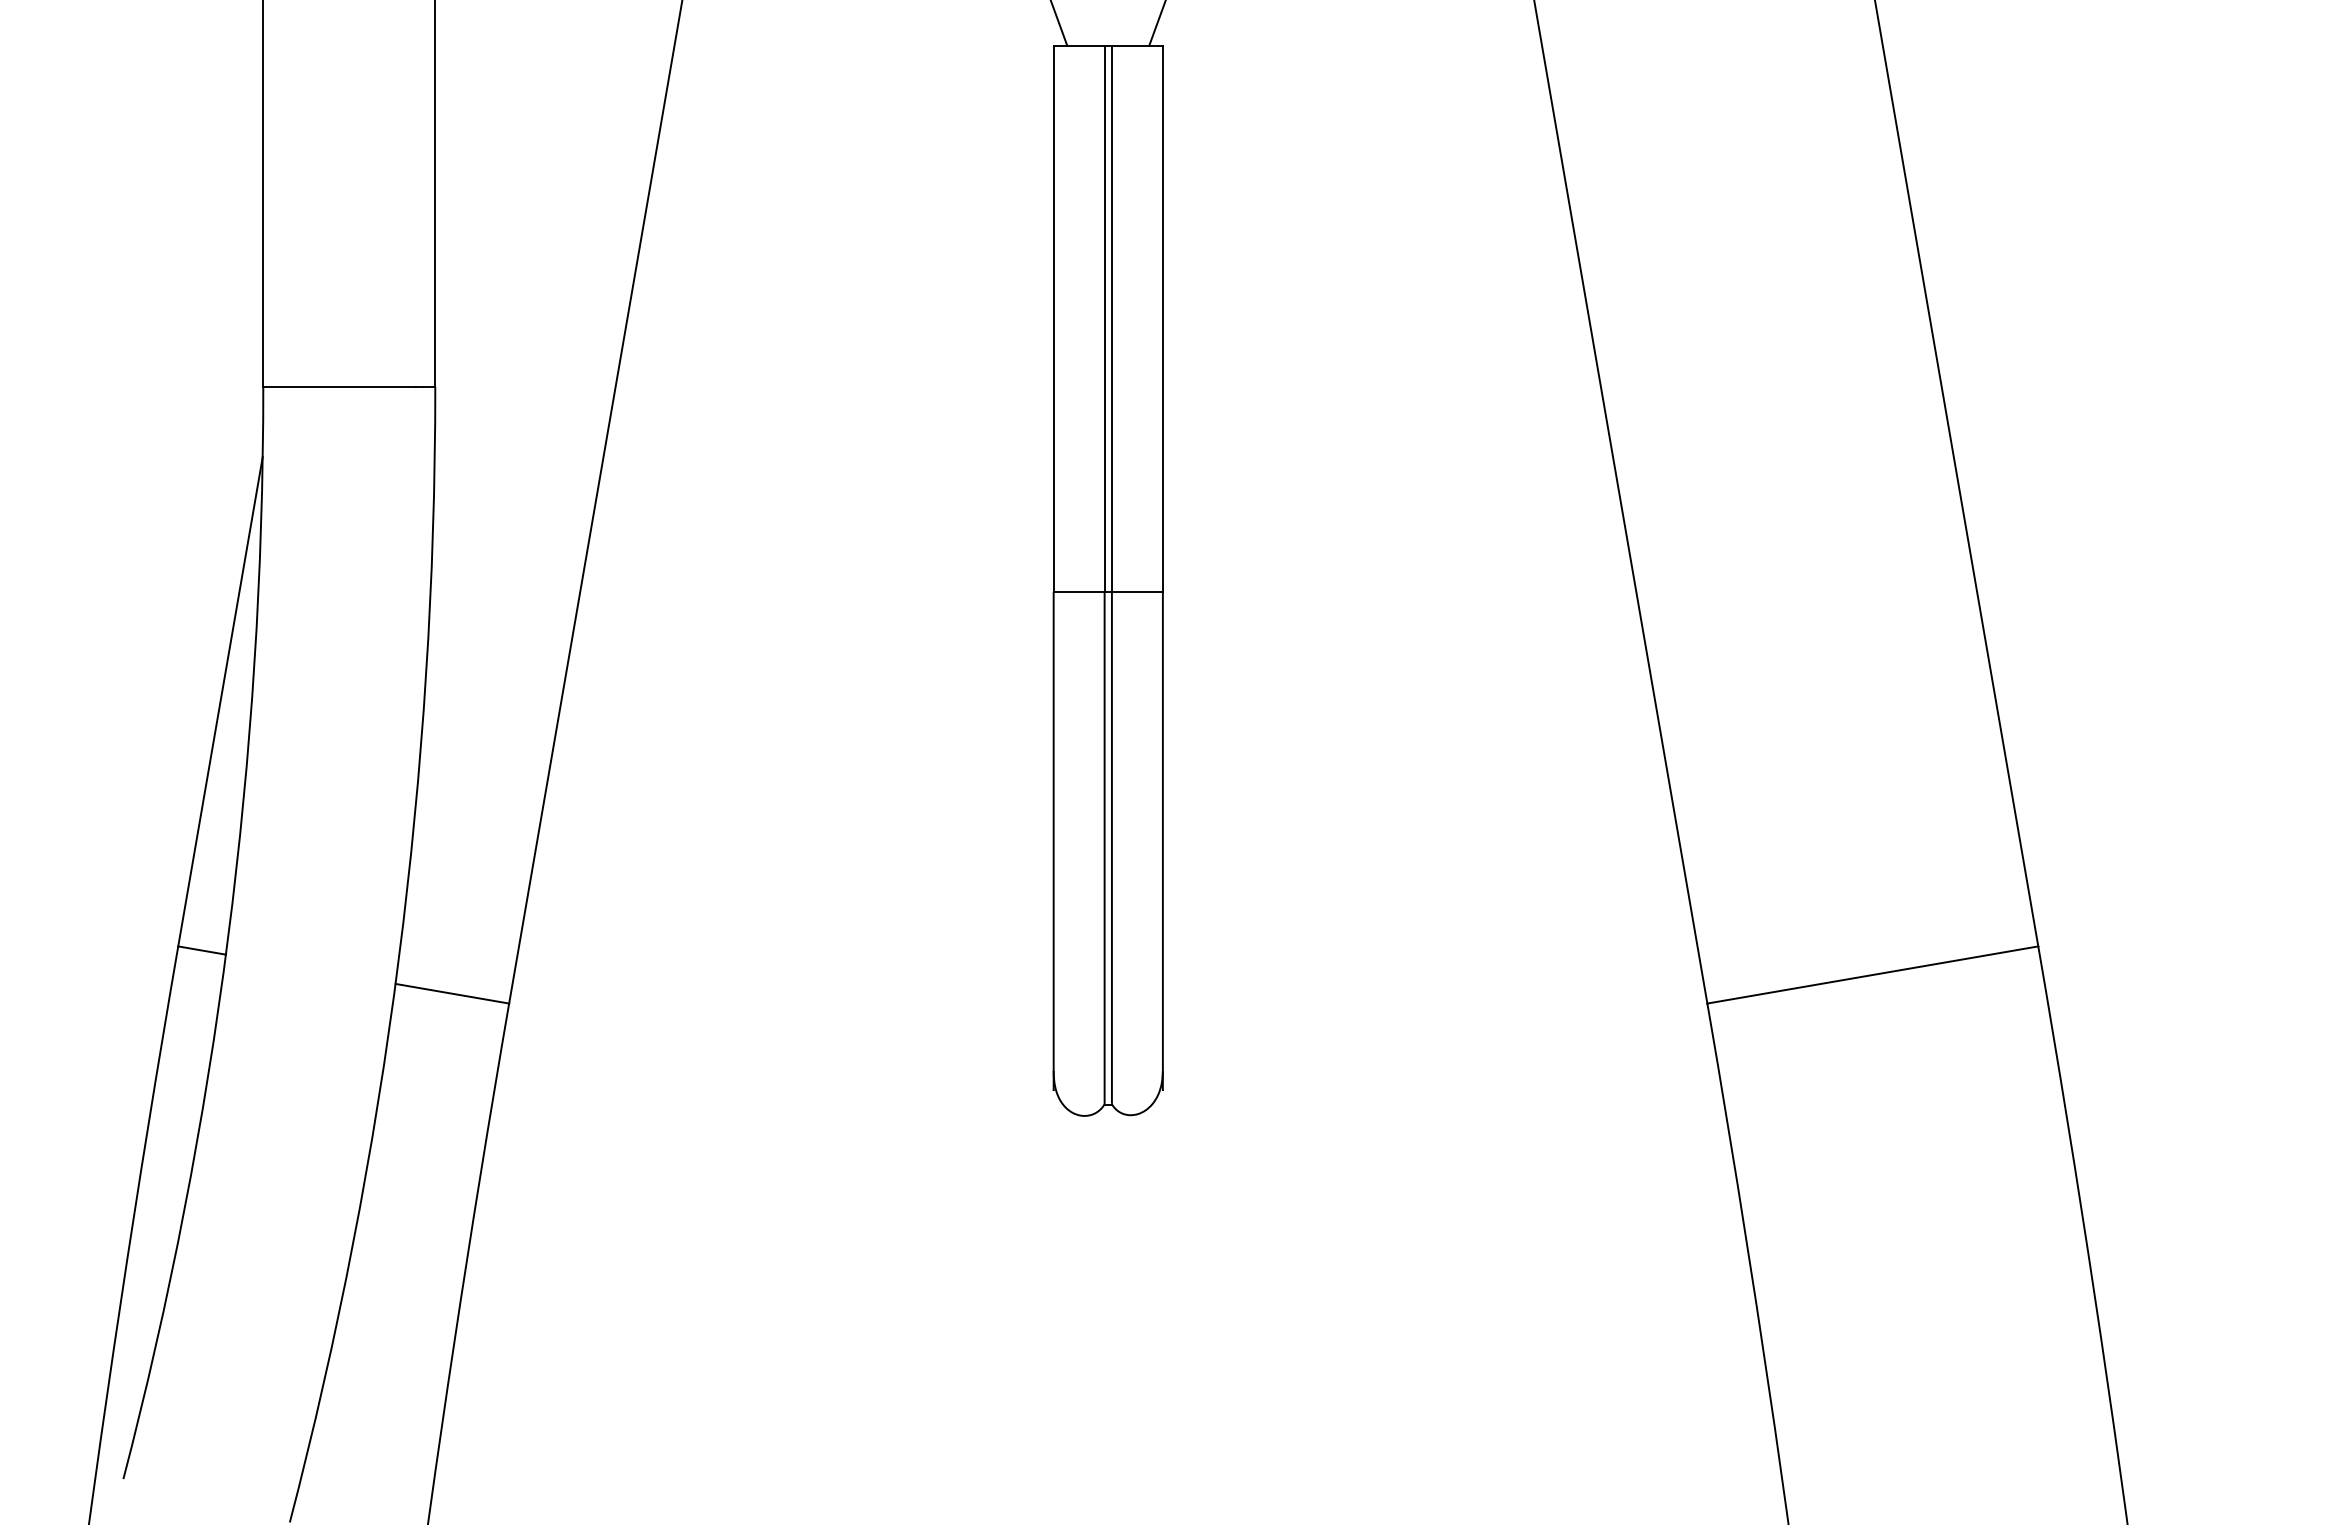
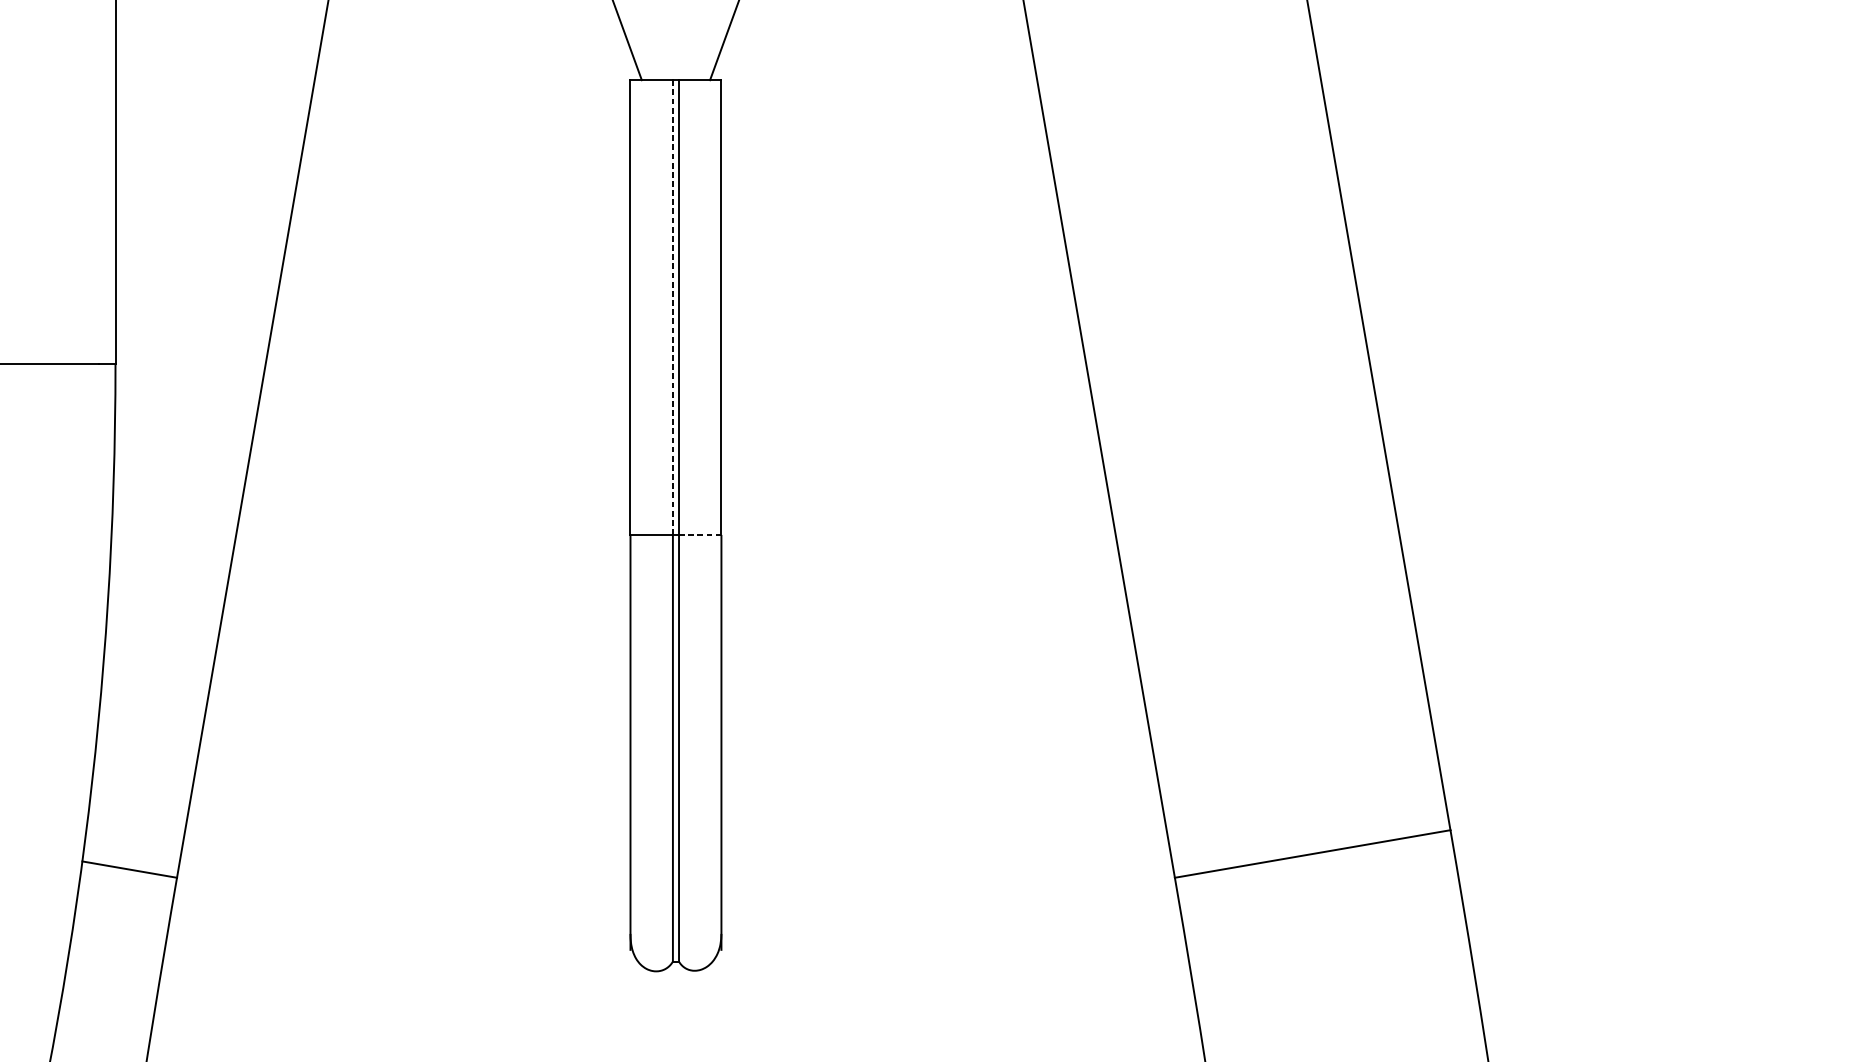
line: (1104, 318) -> (672, 307), solid -> dashed
line: (1137, 591) -> (700, 534), solid -> dashed

